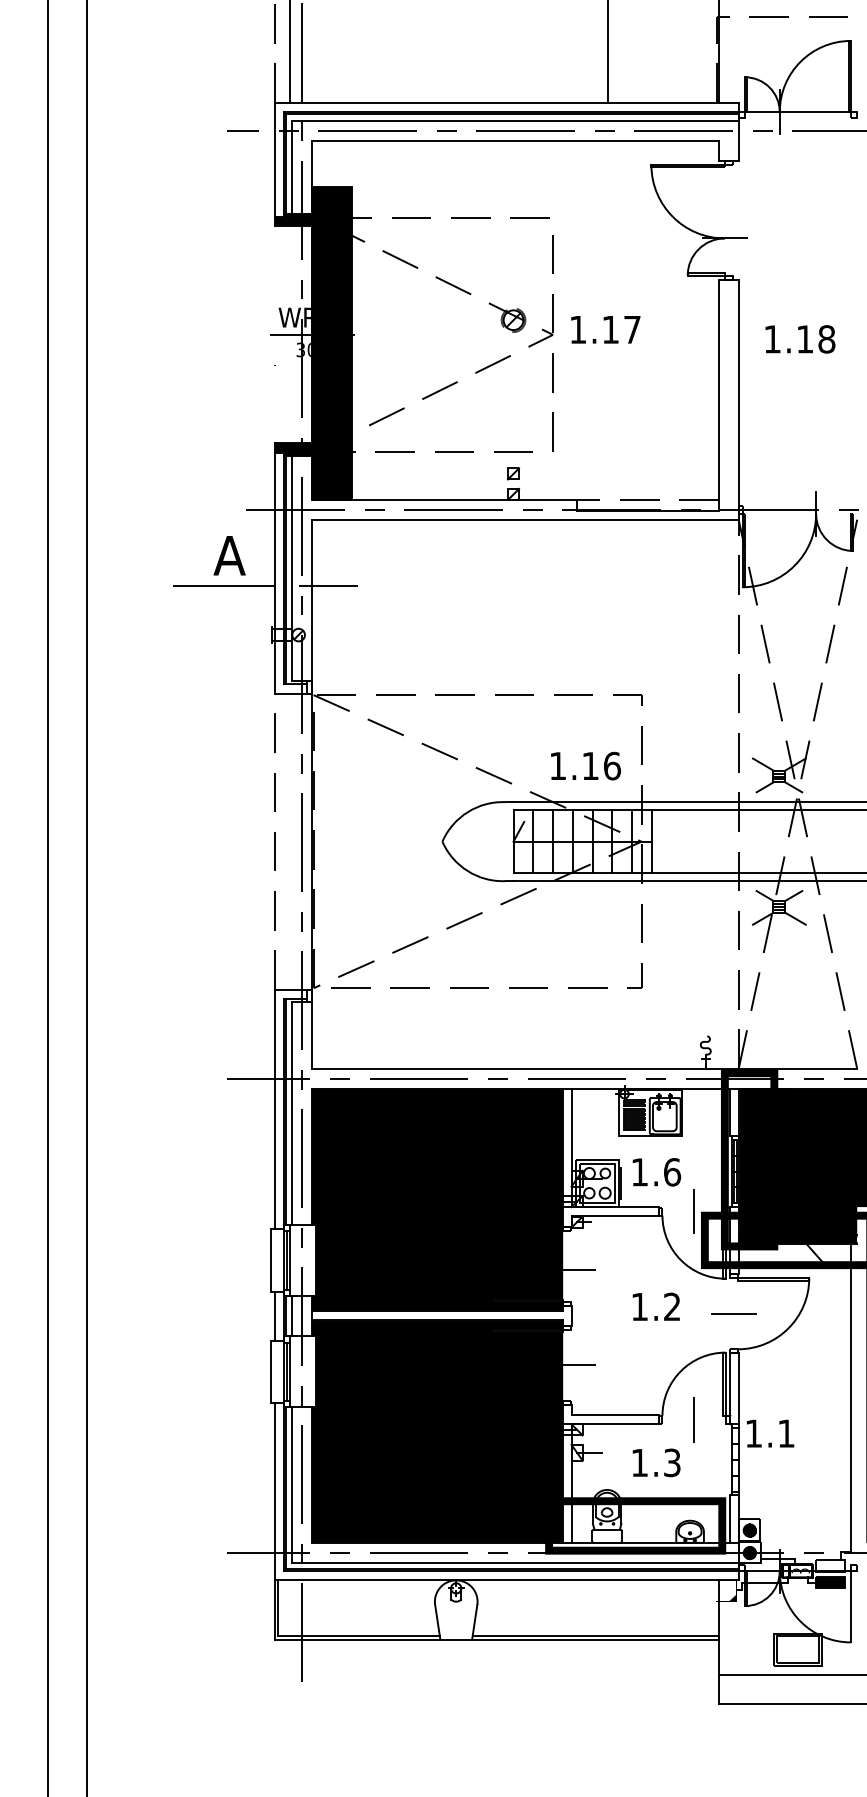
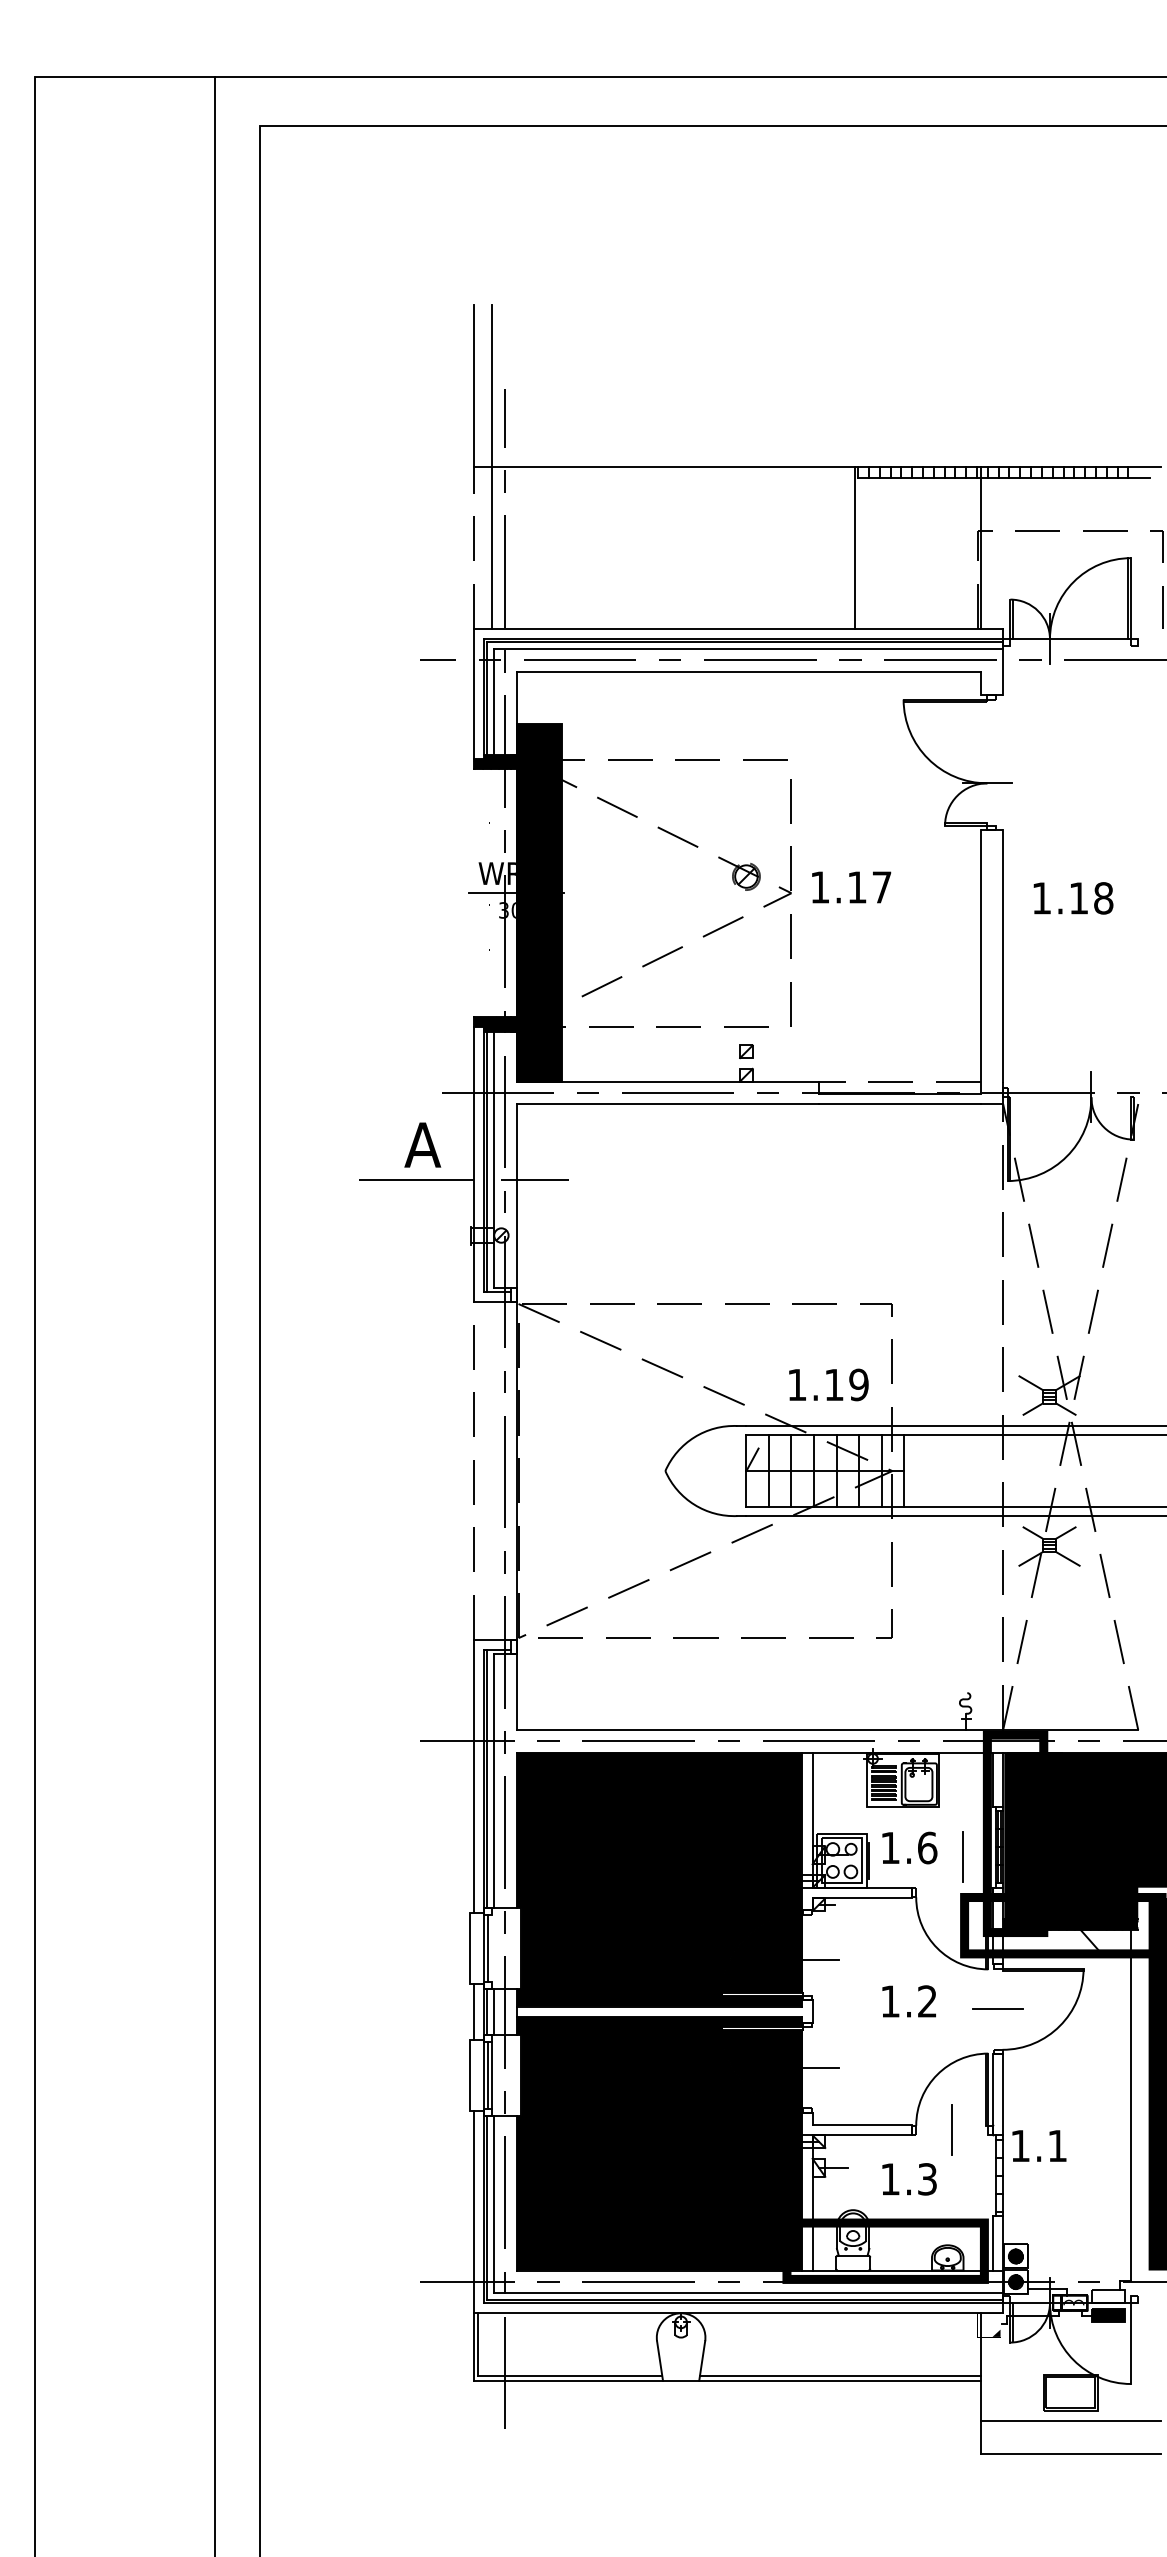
text: (611, 765) -> (858, 1384), 1.16 -> 1.19
line: (693, 1211) -> (962, 1856), moved
line: (289, 1260) -> (491, 1948), removed

